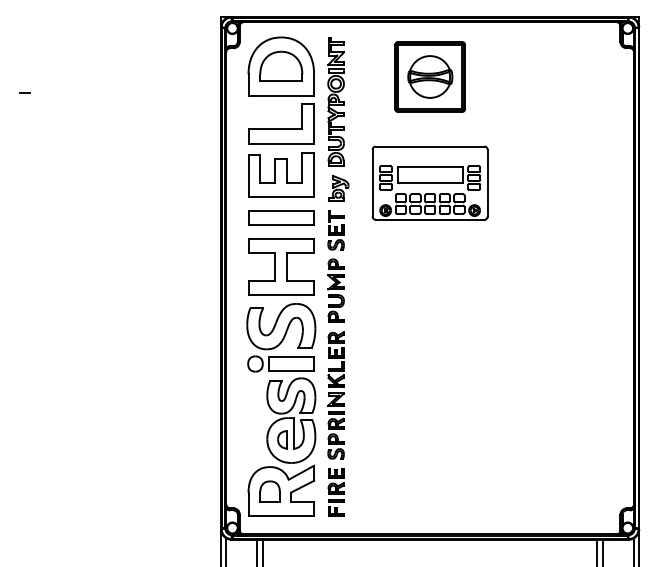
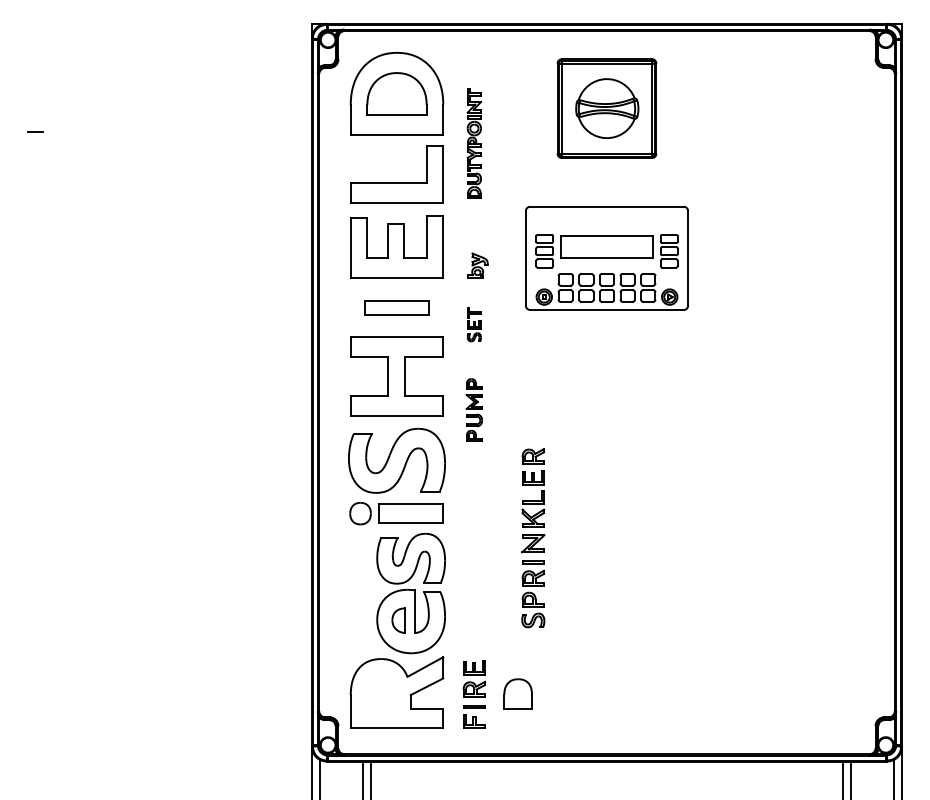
part: (336, 101) -> (474, 143), size x0.6
part: (338, 188) -> (477, 265), size x0.7
part: (280, 217) -> (396, 307), size x0.7
part: (336, 229) -> (474, 324), size x0.6
part: (336, 290) -> (474, 409), size x0.7
part: (336, 395) -> (533, 538), moved
part: (269, 491) -> (517, 693), moved

